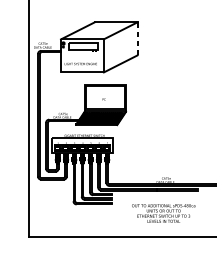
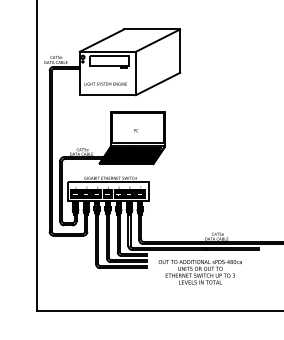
line: (137, 39) -> (180, 51), dashed -> solid
text: (163, 213) -> (199, 272), moved

